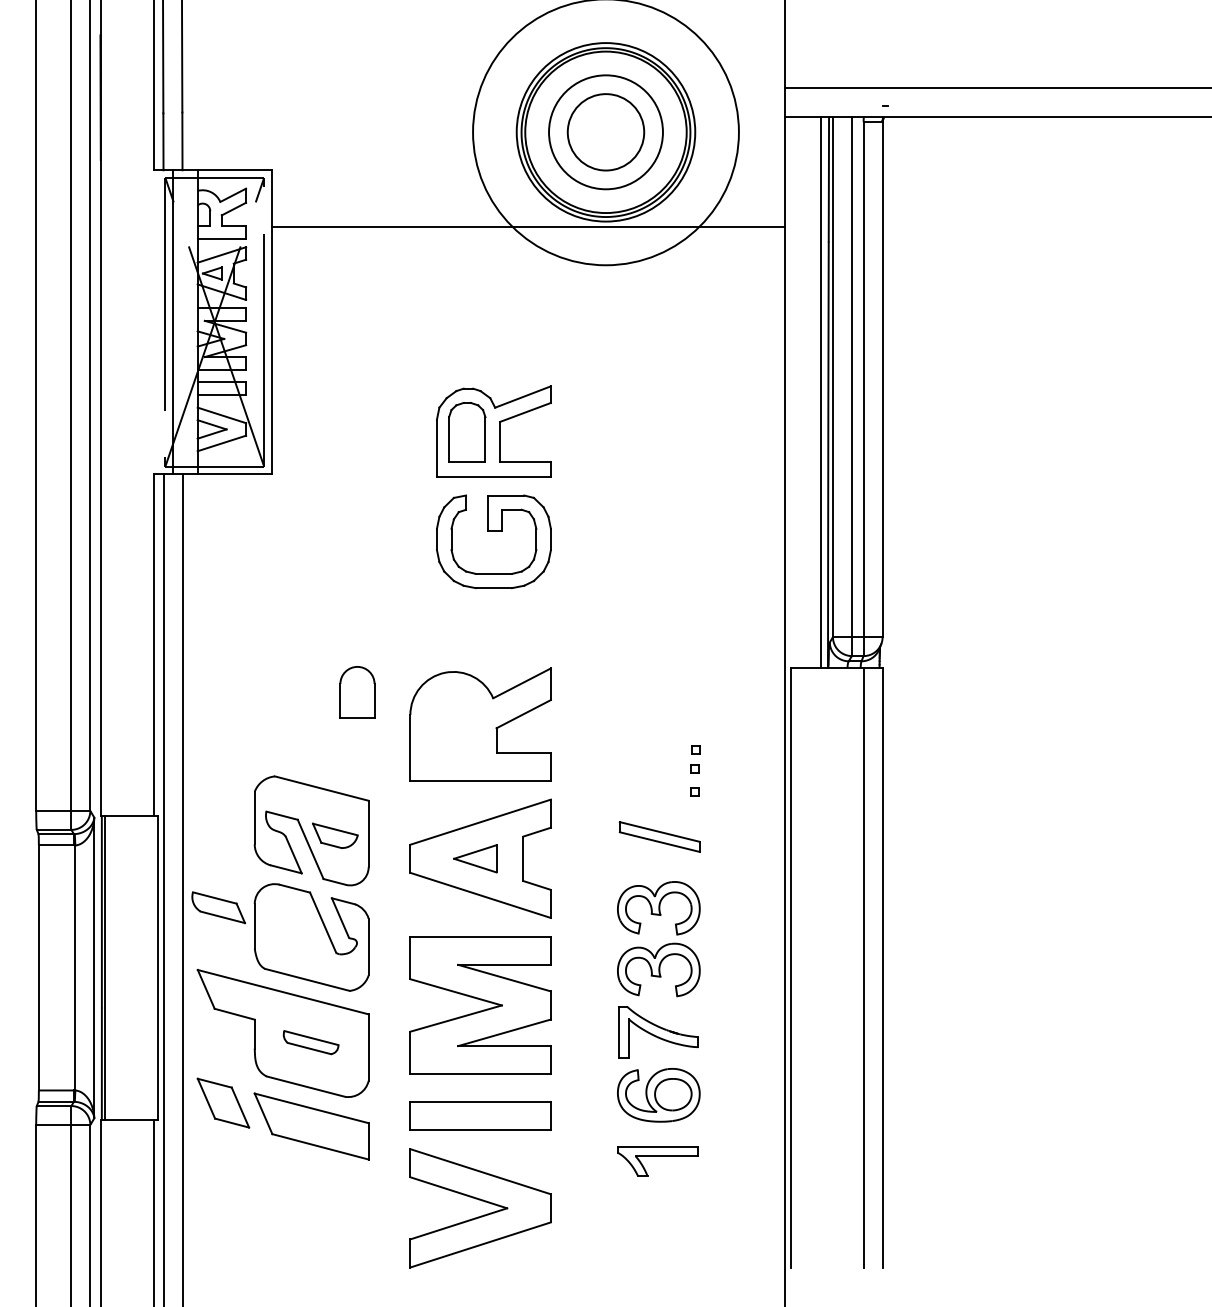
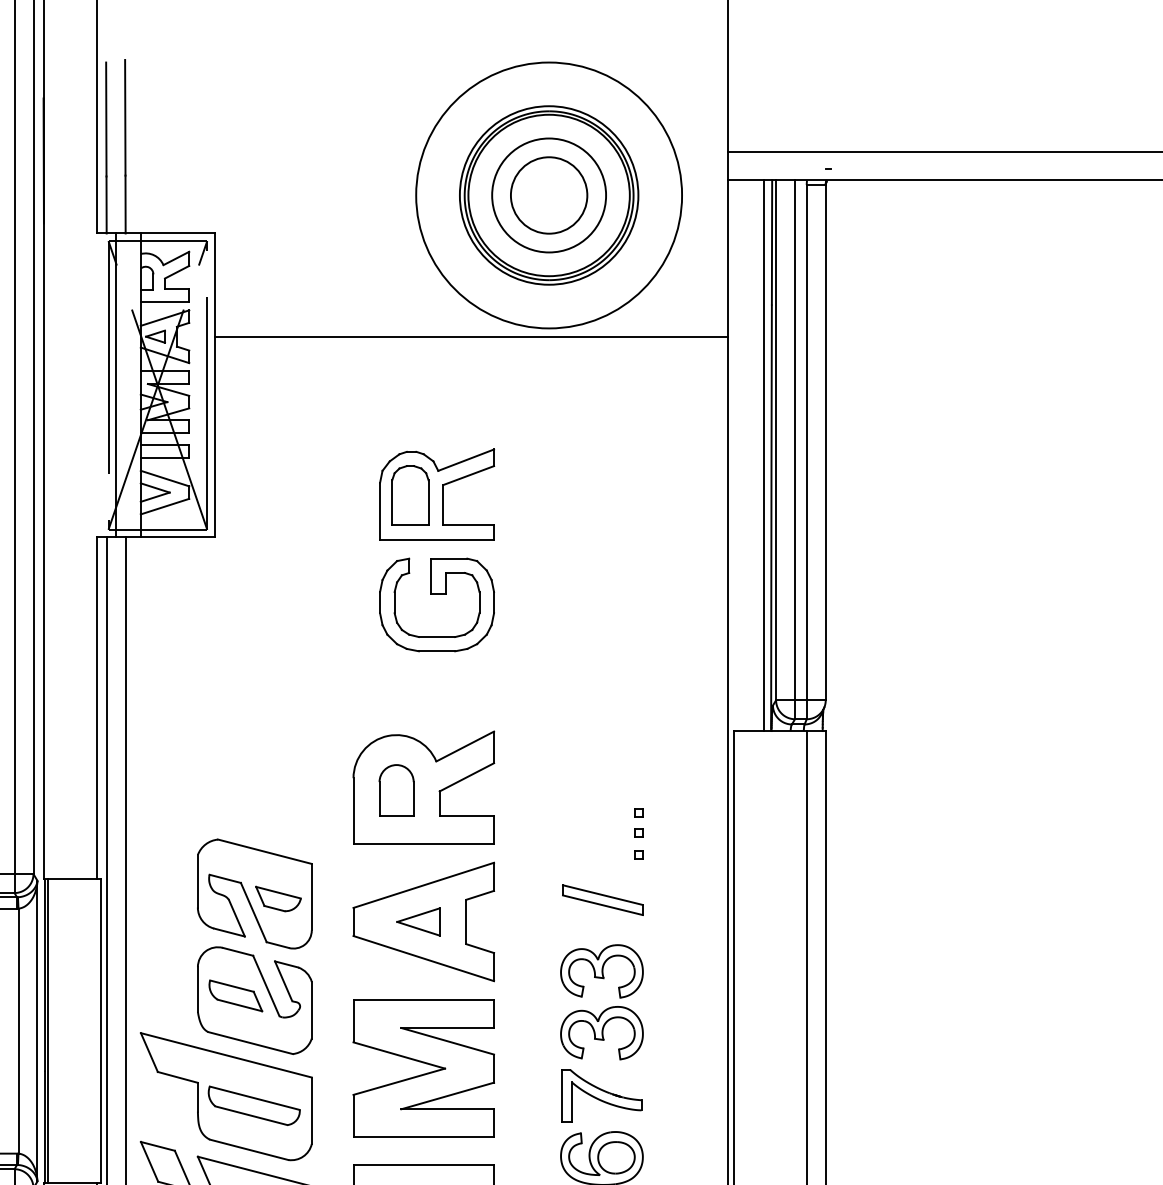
line: (527, 227) -> (470, 337), moved
part: (357, 692) -> (396, 790), moved
part: (218, 907) -> (235, 995), moved
part: (310, 1042) -> (253, 1105), size x1.67

